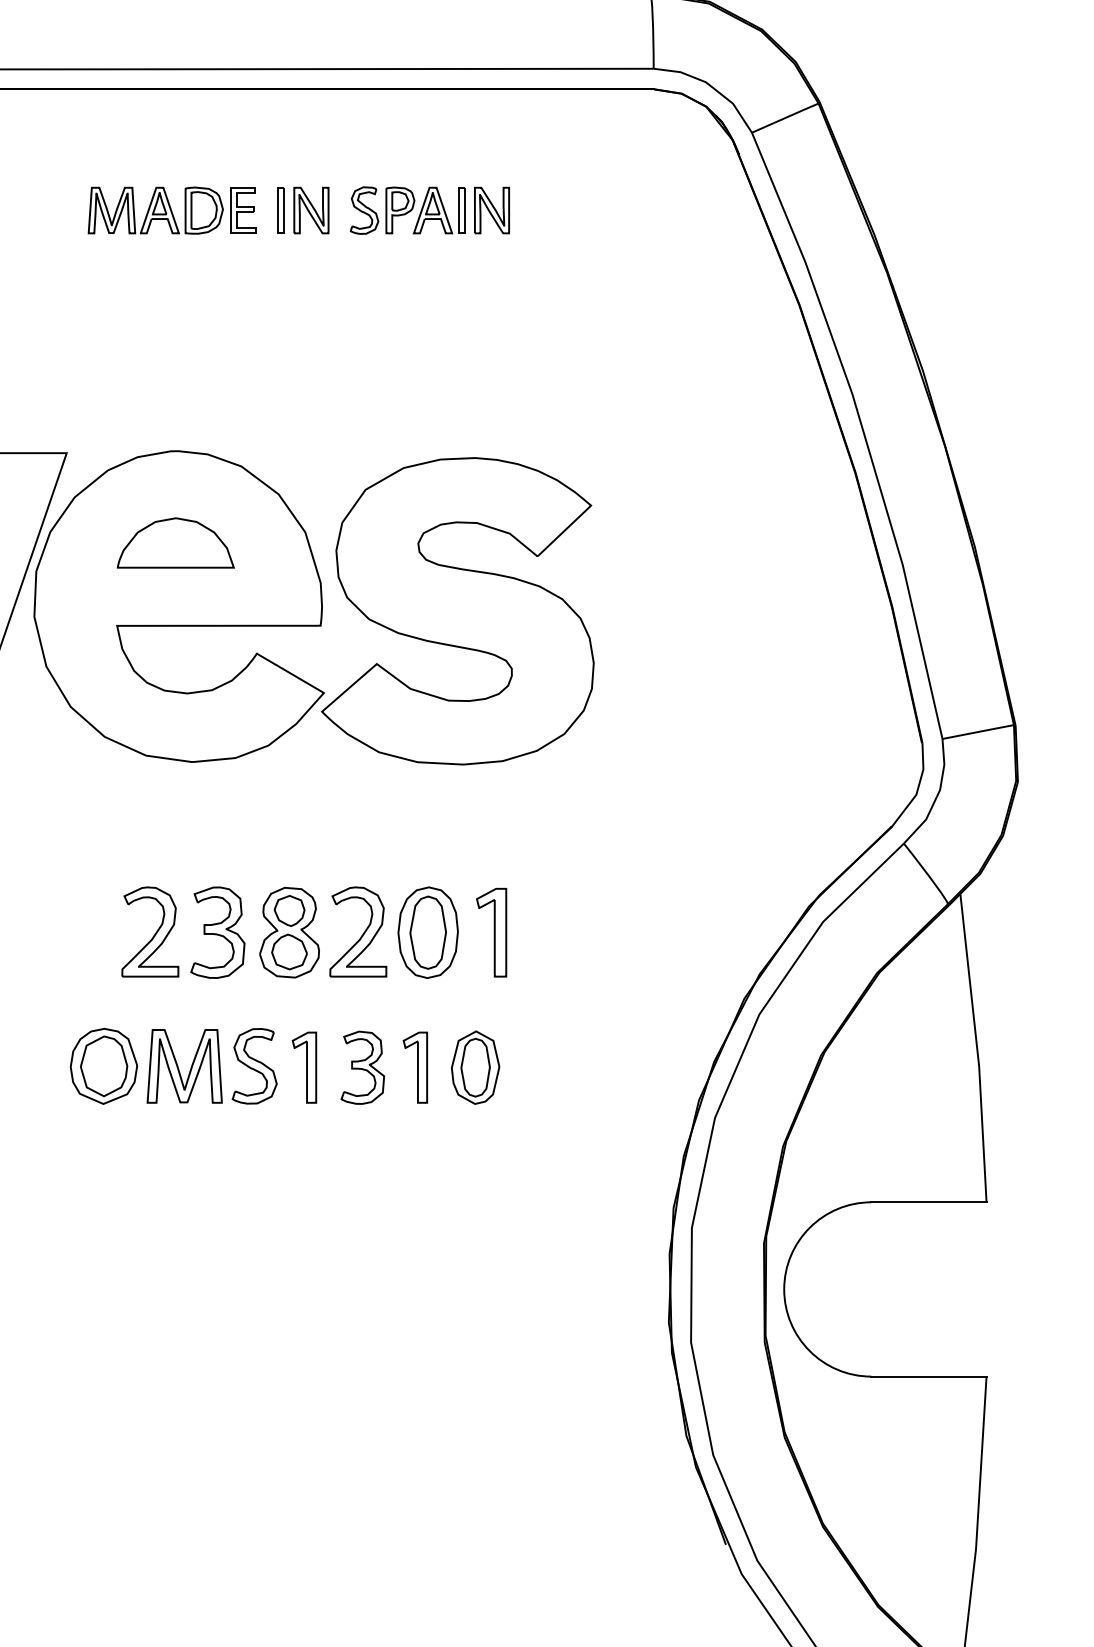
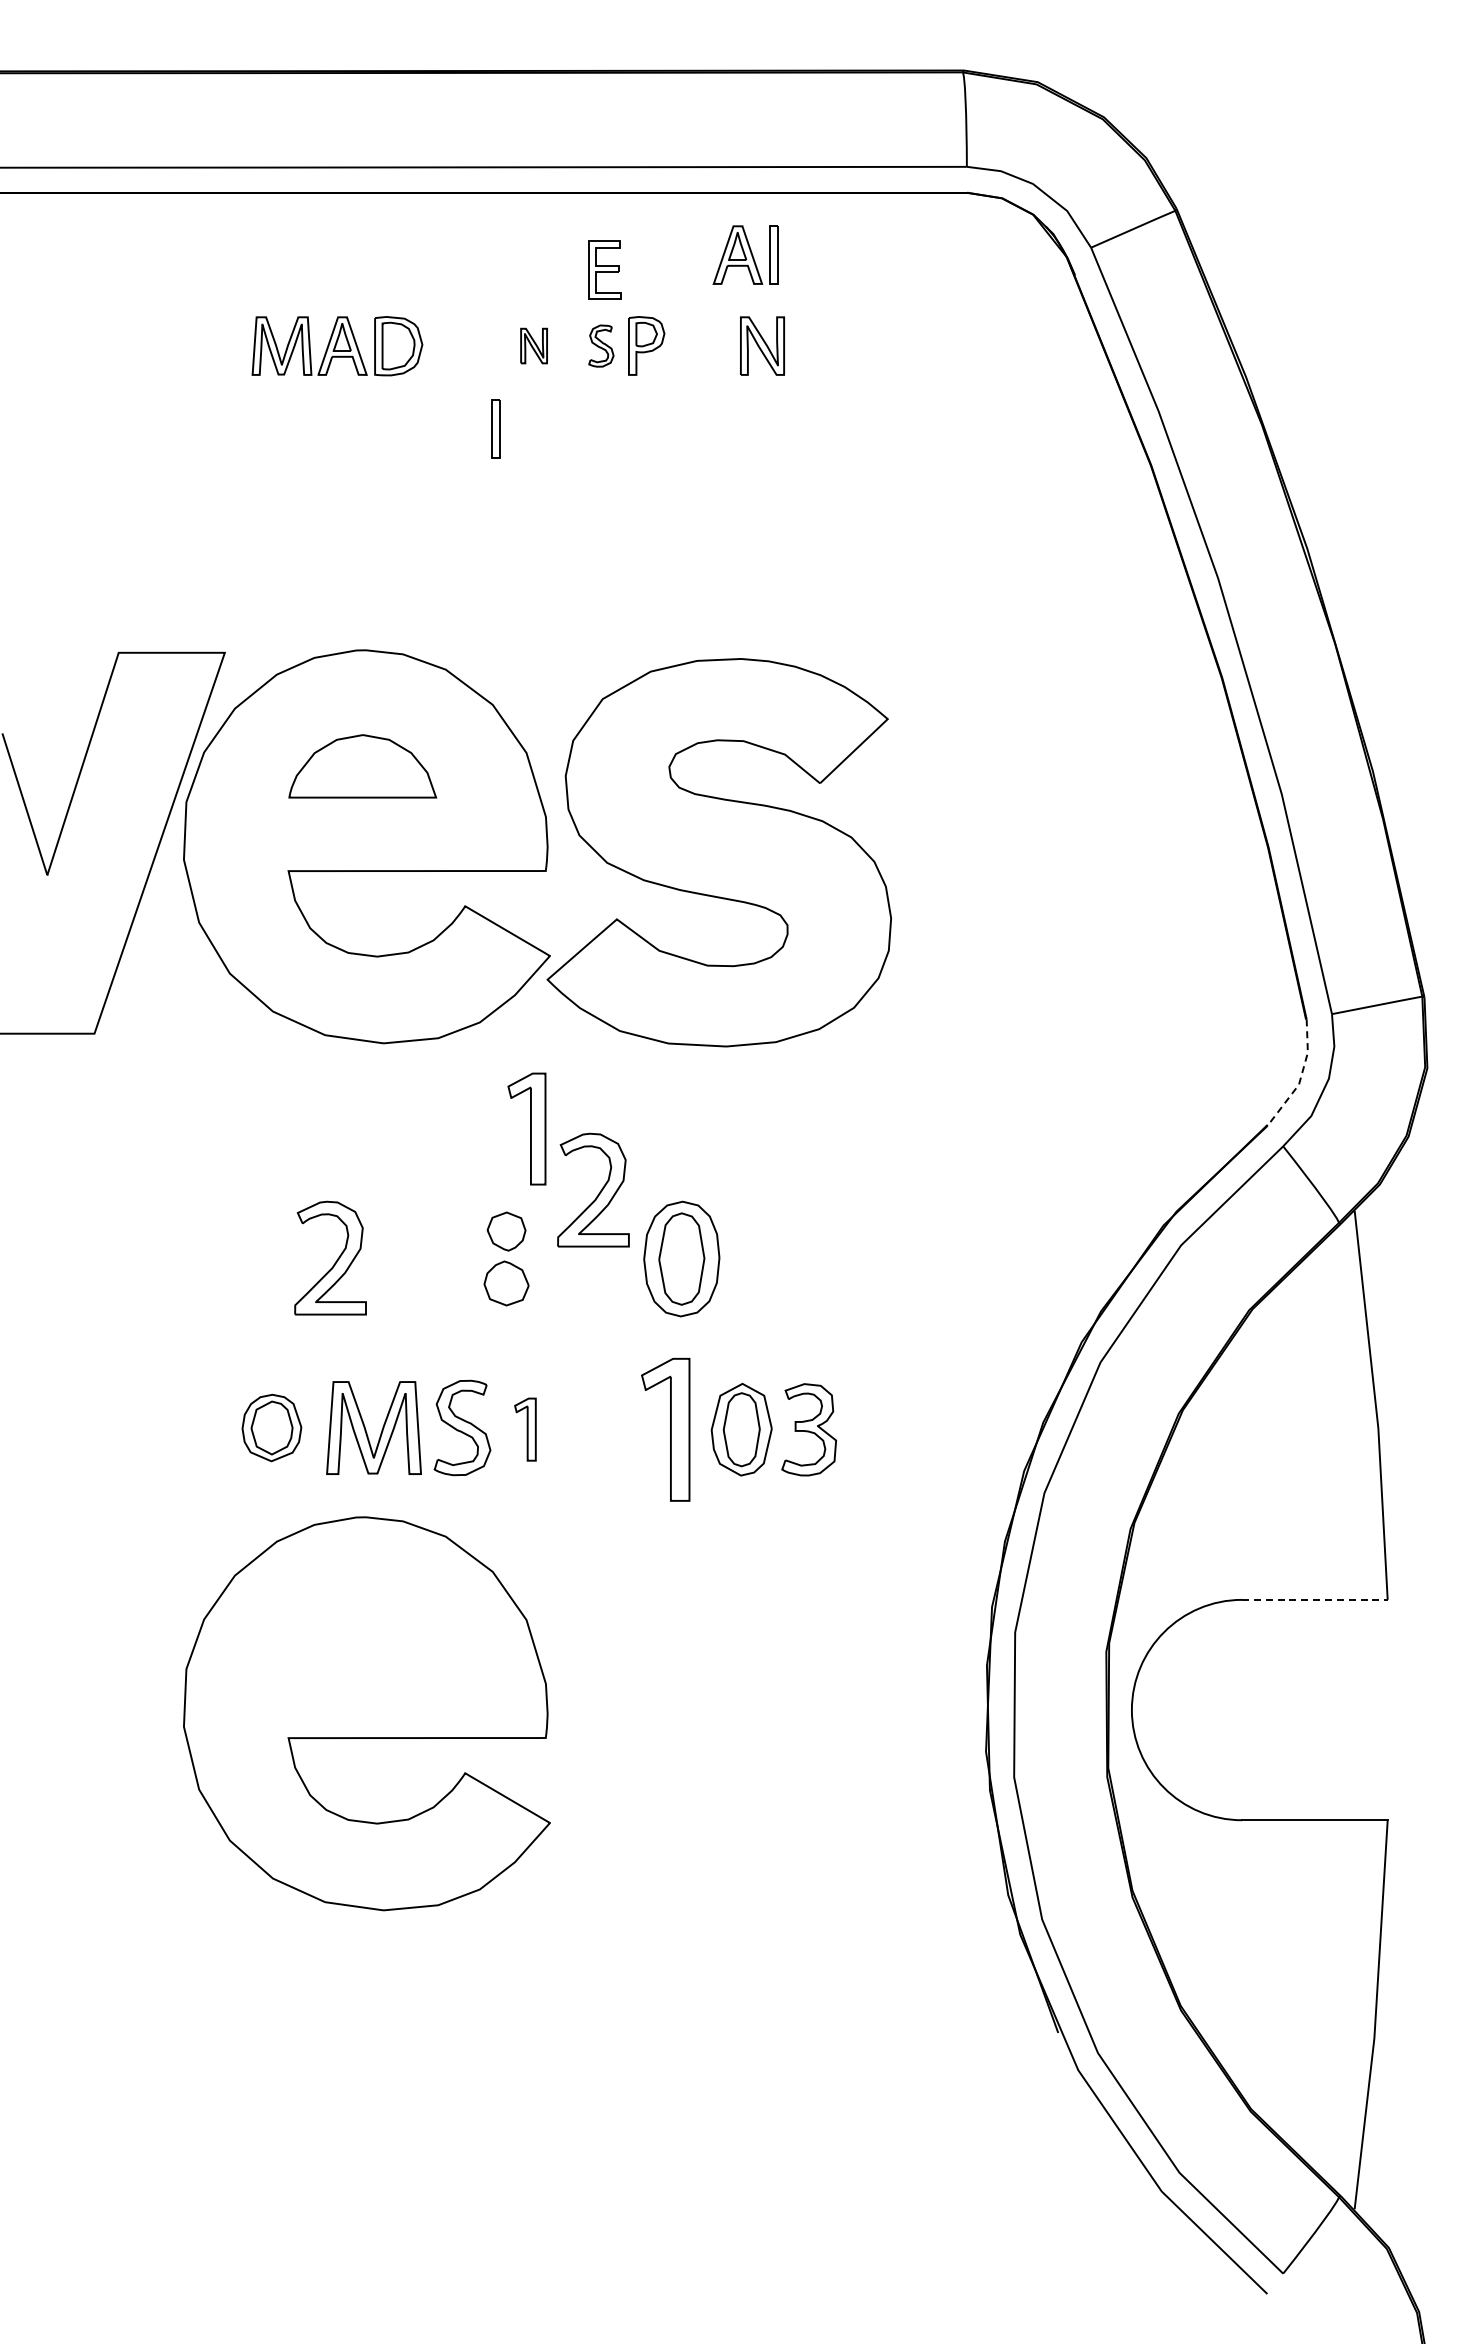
part: (242, 210) -> (604, 269), moved
part: (280, 210) -> (495, 428), moved
part: (310, 210) -> (533, 345), size x0.6
part: (364, 210) -> (601, 345), size x0.7
part: (439, 210) -> (745, 254), moved
line: (918, 789) -> (1301, 1077), solid -> dashed
part: (289, 932) -> (506, 1258), removed
part: (491, 932) -> (526, 1128), moved
part: (217, 933) -> (415, 1259), removed
part: (362, 934) -> (598, 1193), moved
part: (103, 1065) -> (271, 1427), size x0.7
part: (304, 1067) -> (525, 1429), size x0.7
part: (363, 1067) -> (809, 1429), moved
part: (415, 1067) -> (665, 1429), size x1.6
line: (928, 1202) -> (1314, 1599), solid -> dashed
part: (178, 1292) -> (366, 1713), added

